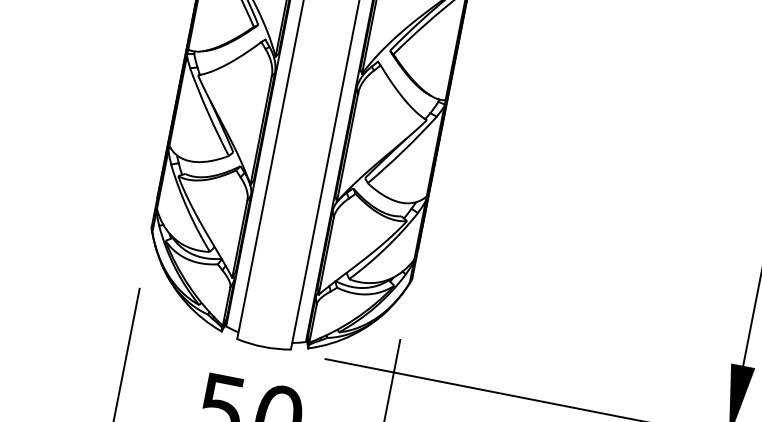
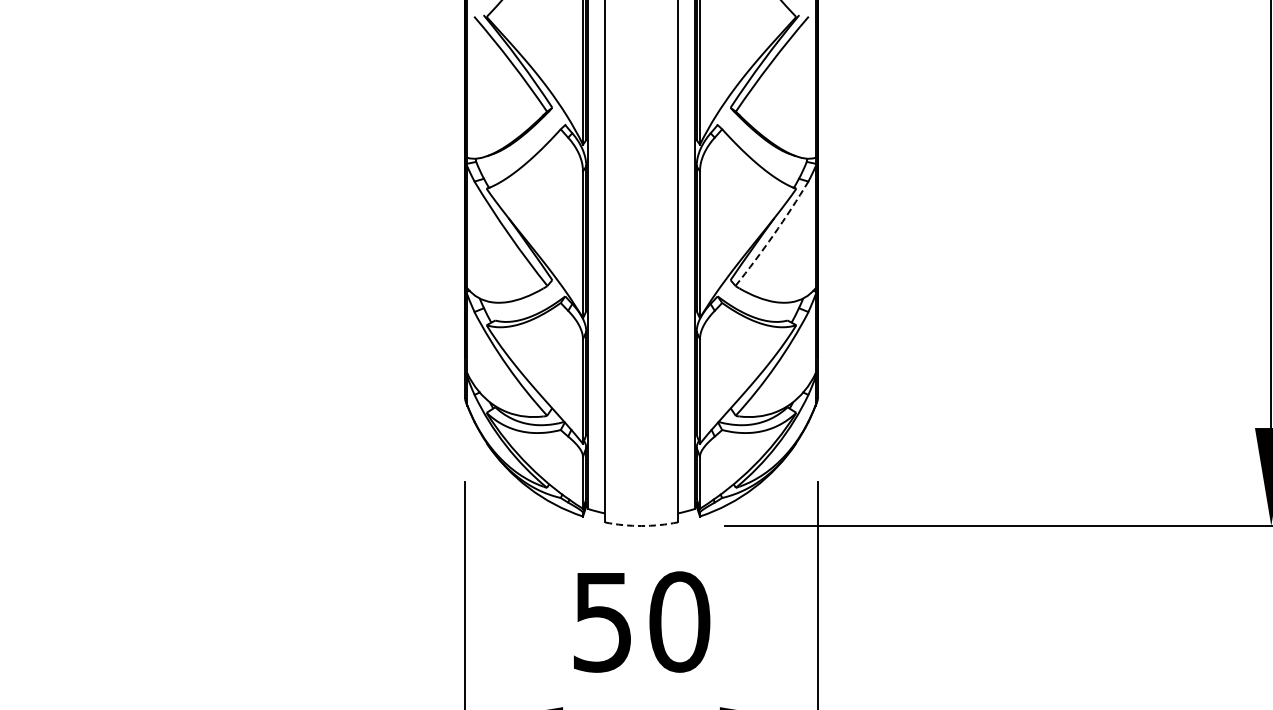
arc: (403, 150) -> (773, 234), solid -> dashed
arc: (263, 347) -> (641, 526), solid -> dashed

